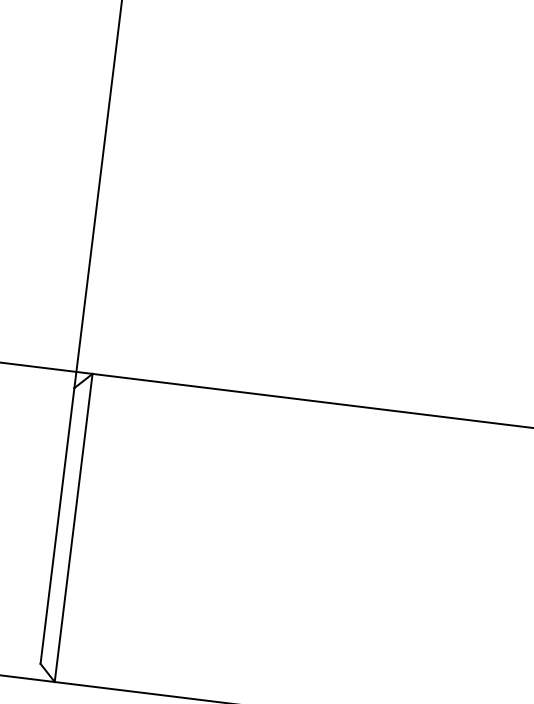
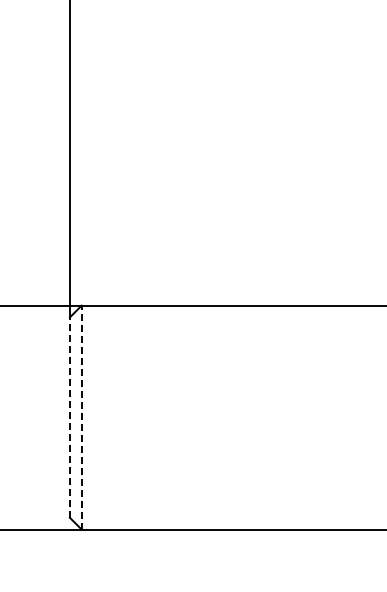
line: (56, 525) -> (69, 417), solid -> dashed
line: (73, 527) -> (81, 417), solid -> dashed

